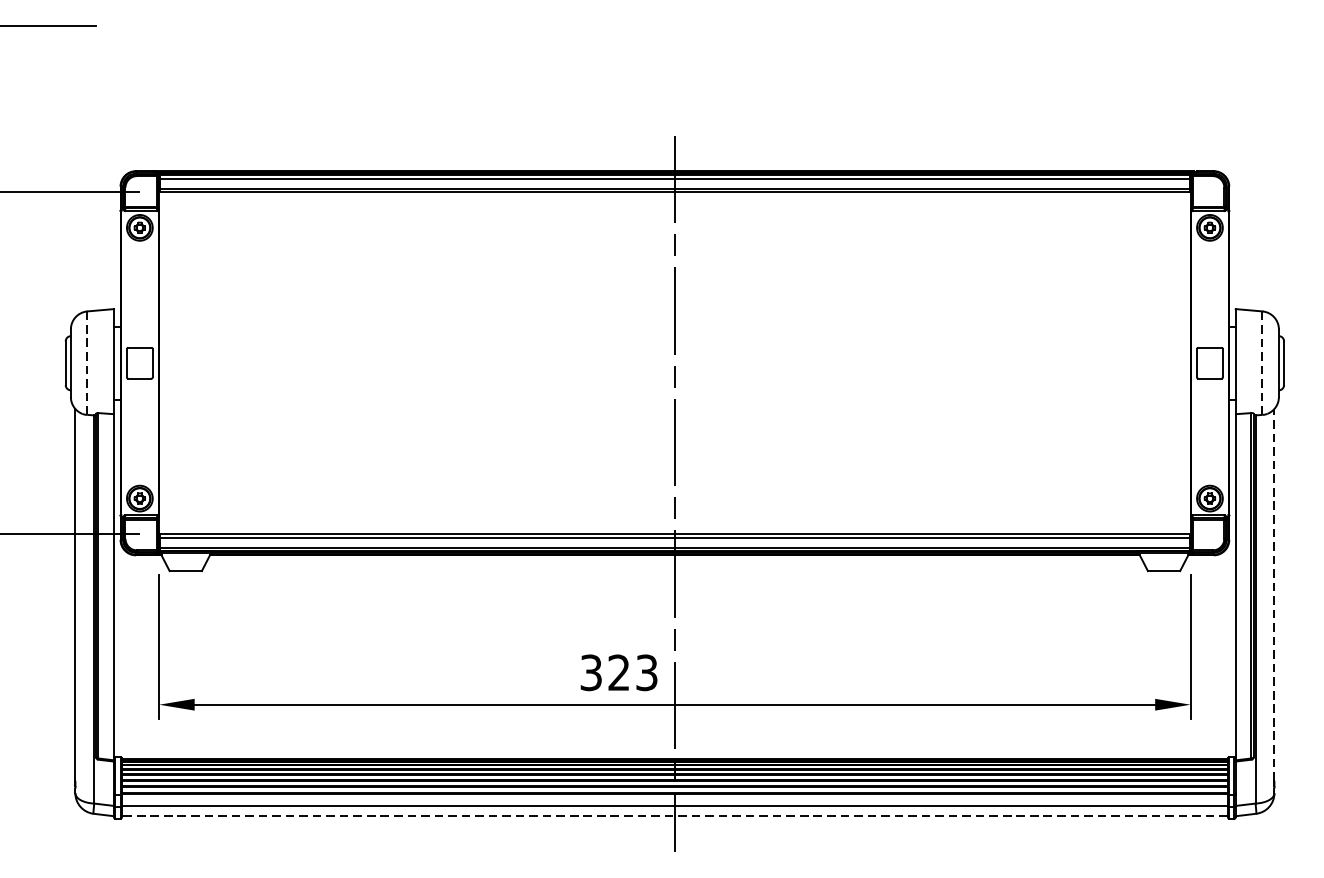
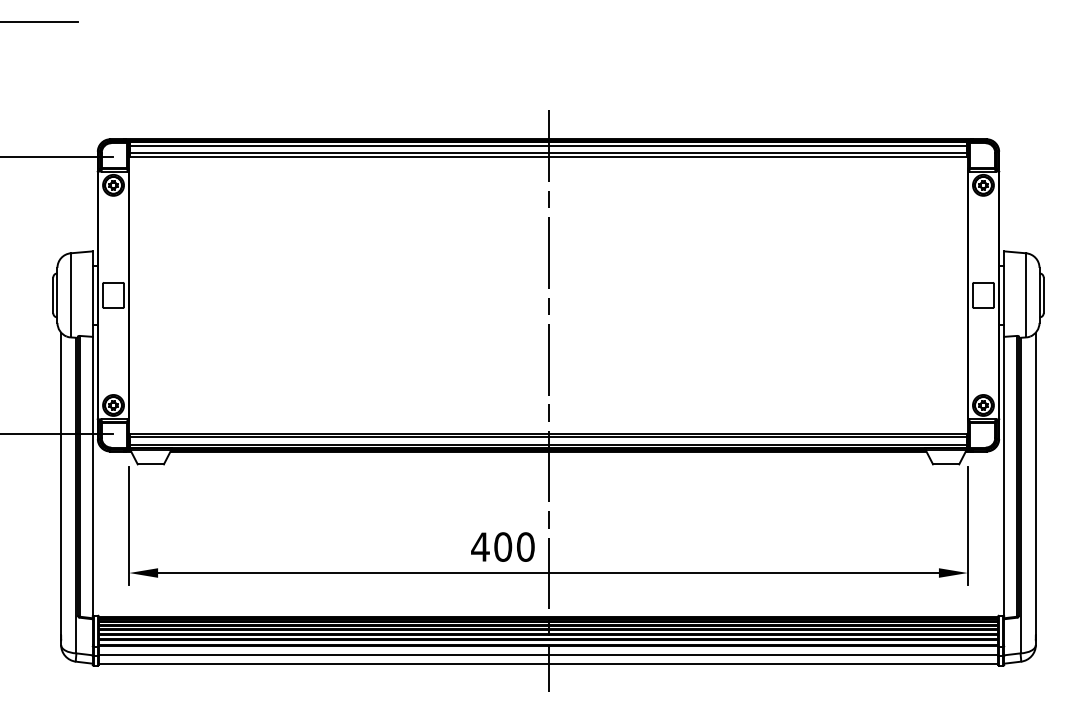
line: (1262, 362) -> (1026, 294), dashed -> solid
line: (86, 363) -> (70, 295), dashed -> solid
line: (1273, 594) -> (1035, 483), dashed -> solid
text: (618, 672) -> (502, 546), 323 -> 400
line: (674, 816) -> (548, 663), dashed -> solid

